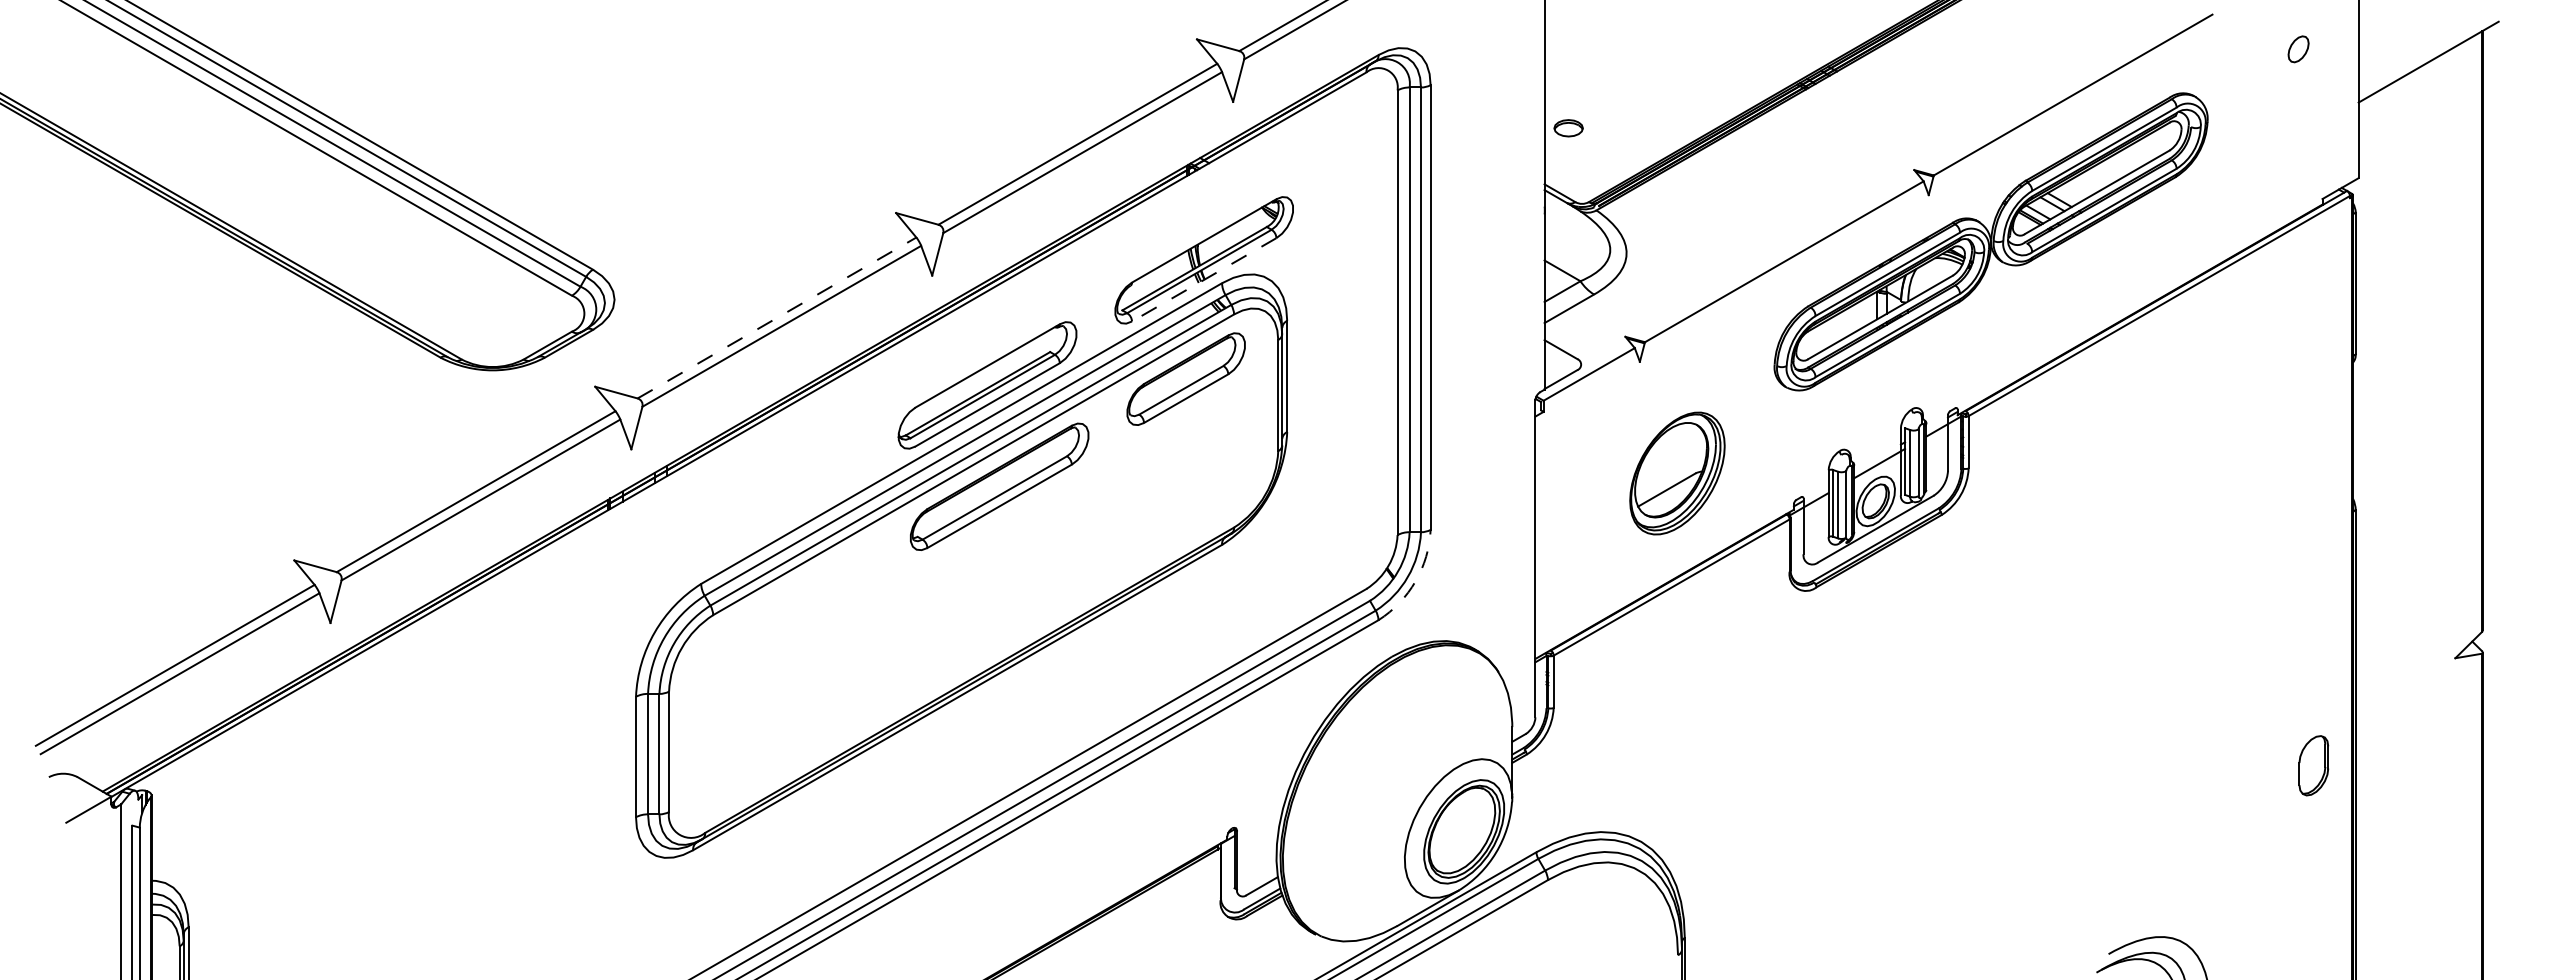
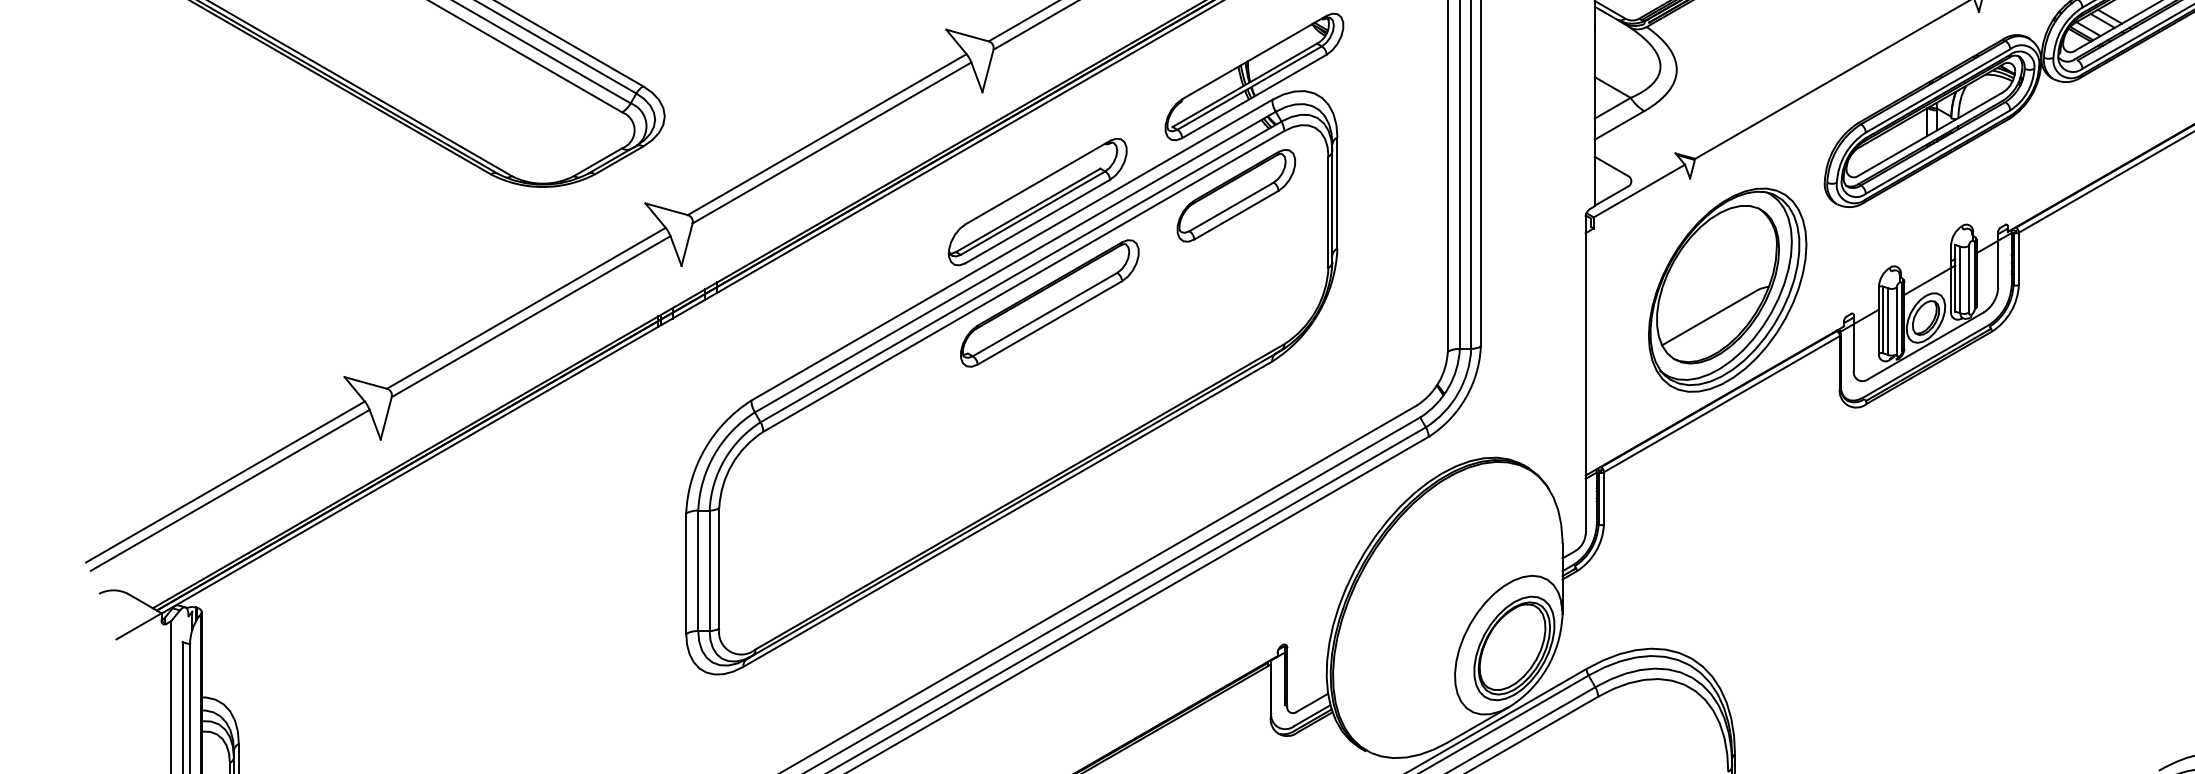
line: (1203, 280) -> (1253, 97), dashed -> solid
line: (777, 318) -> (827, 135), dashed -> solid
part: (1677, 473) -> (1727, 290), size x1.67
arc: (1415, 581) -> (1465, 398), dashed -> solid

